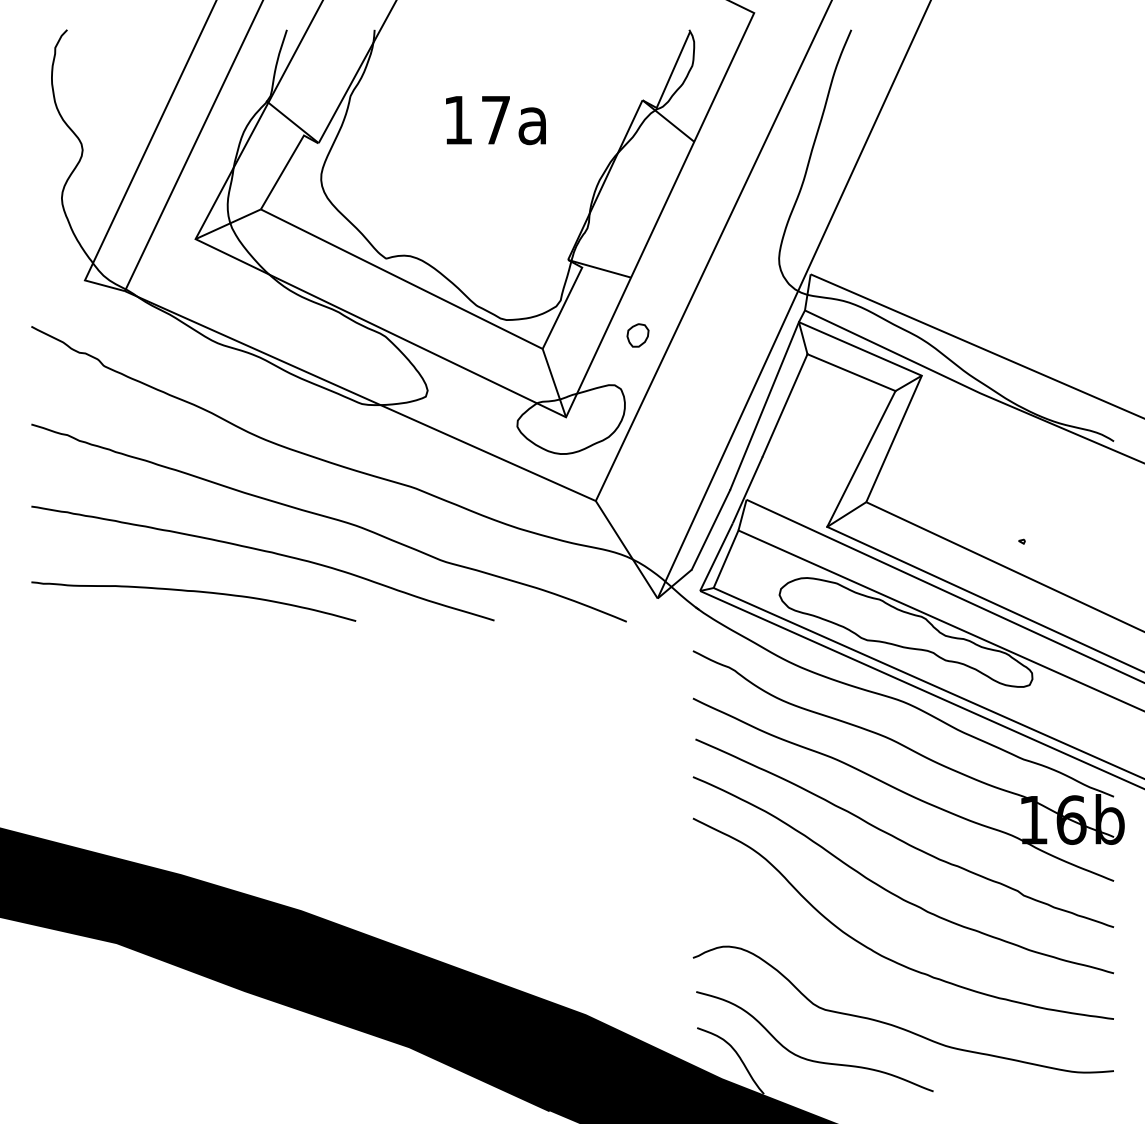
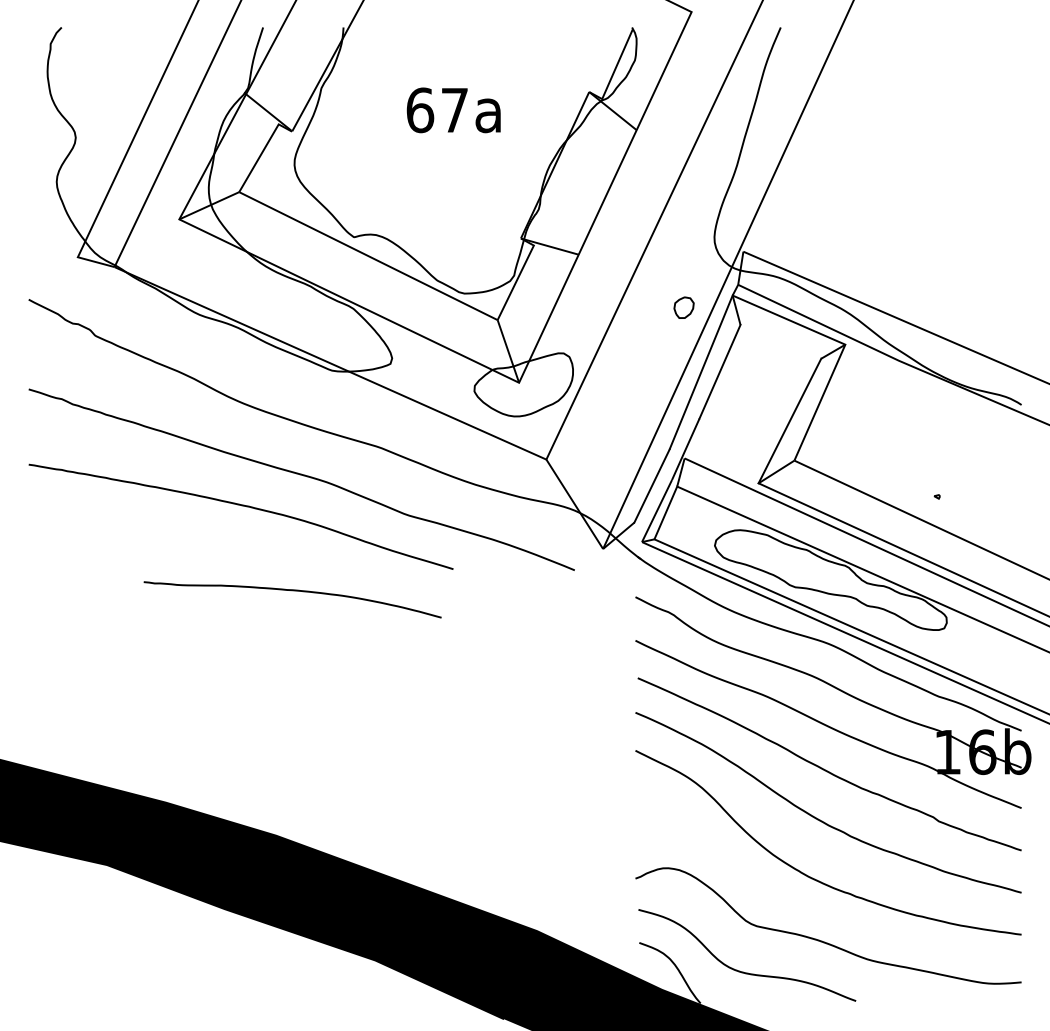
text: (458, 120) -> (420, 110), 17a -> 67a
part: (637, 335) -> (683, 307), moved
line: (851, 372) -> (780, 341), removed
curve: (193, 592) -> (292, 591), moved

